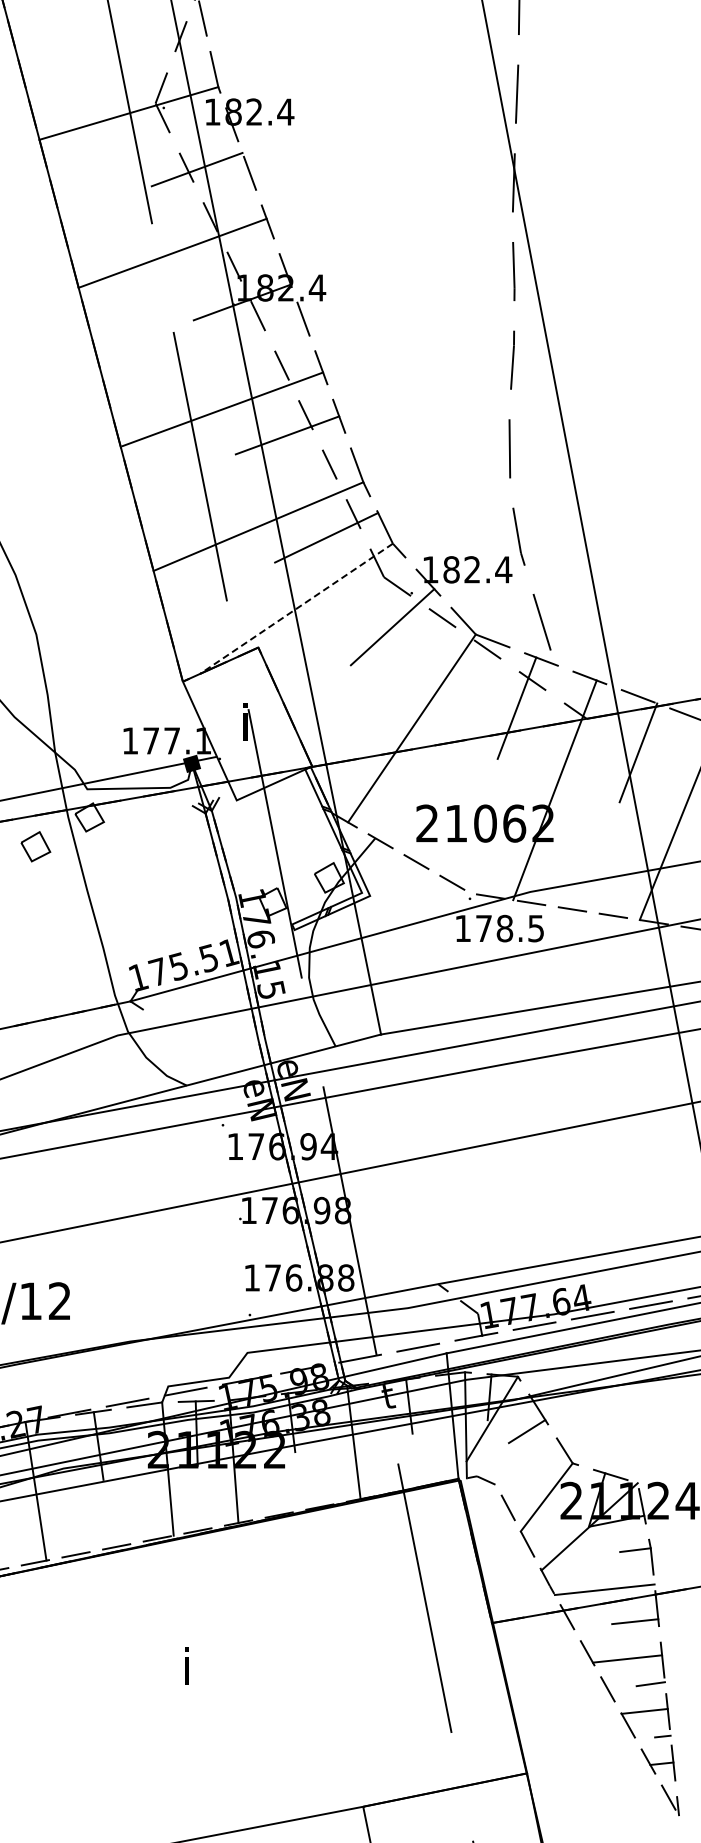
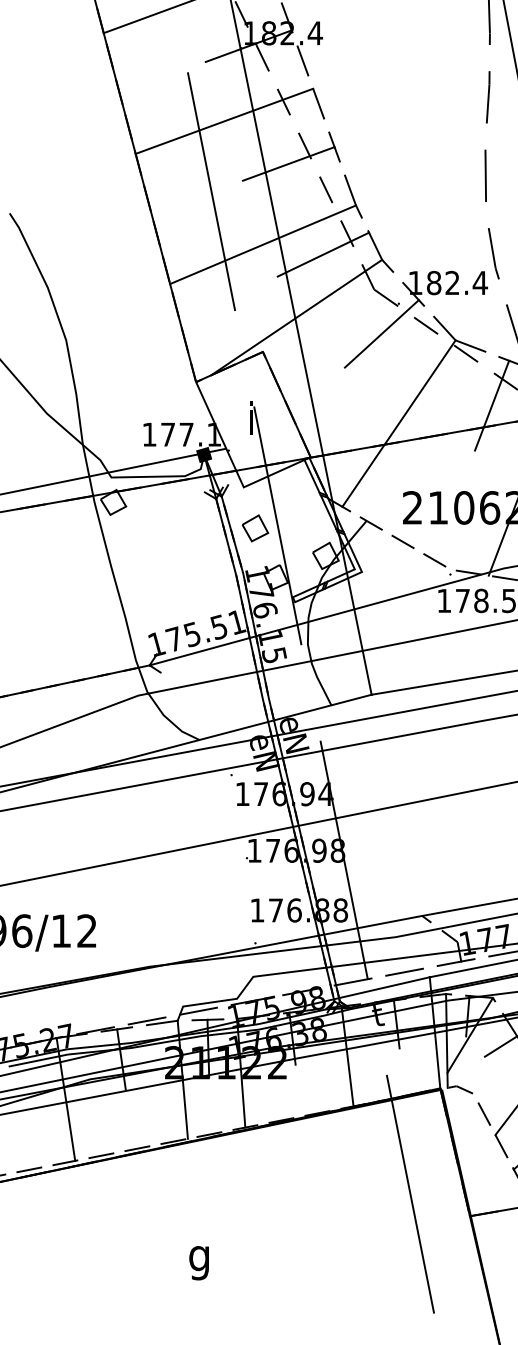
line: (222, 409) -> (224, 121), moved
line: (296, 609) -> (296, 318), dashed -> solid
part: (35, 846) -> (255, 528), moved
text: (186, 1671) -> (199, 1259), i -> g

